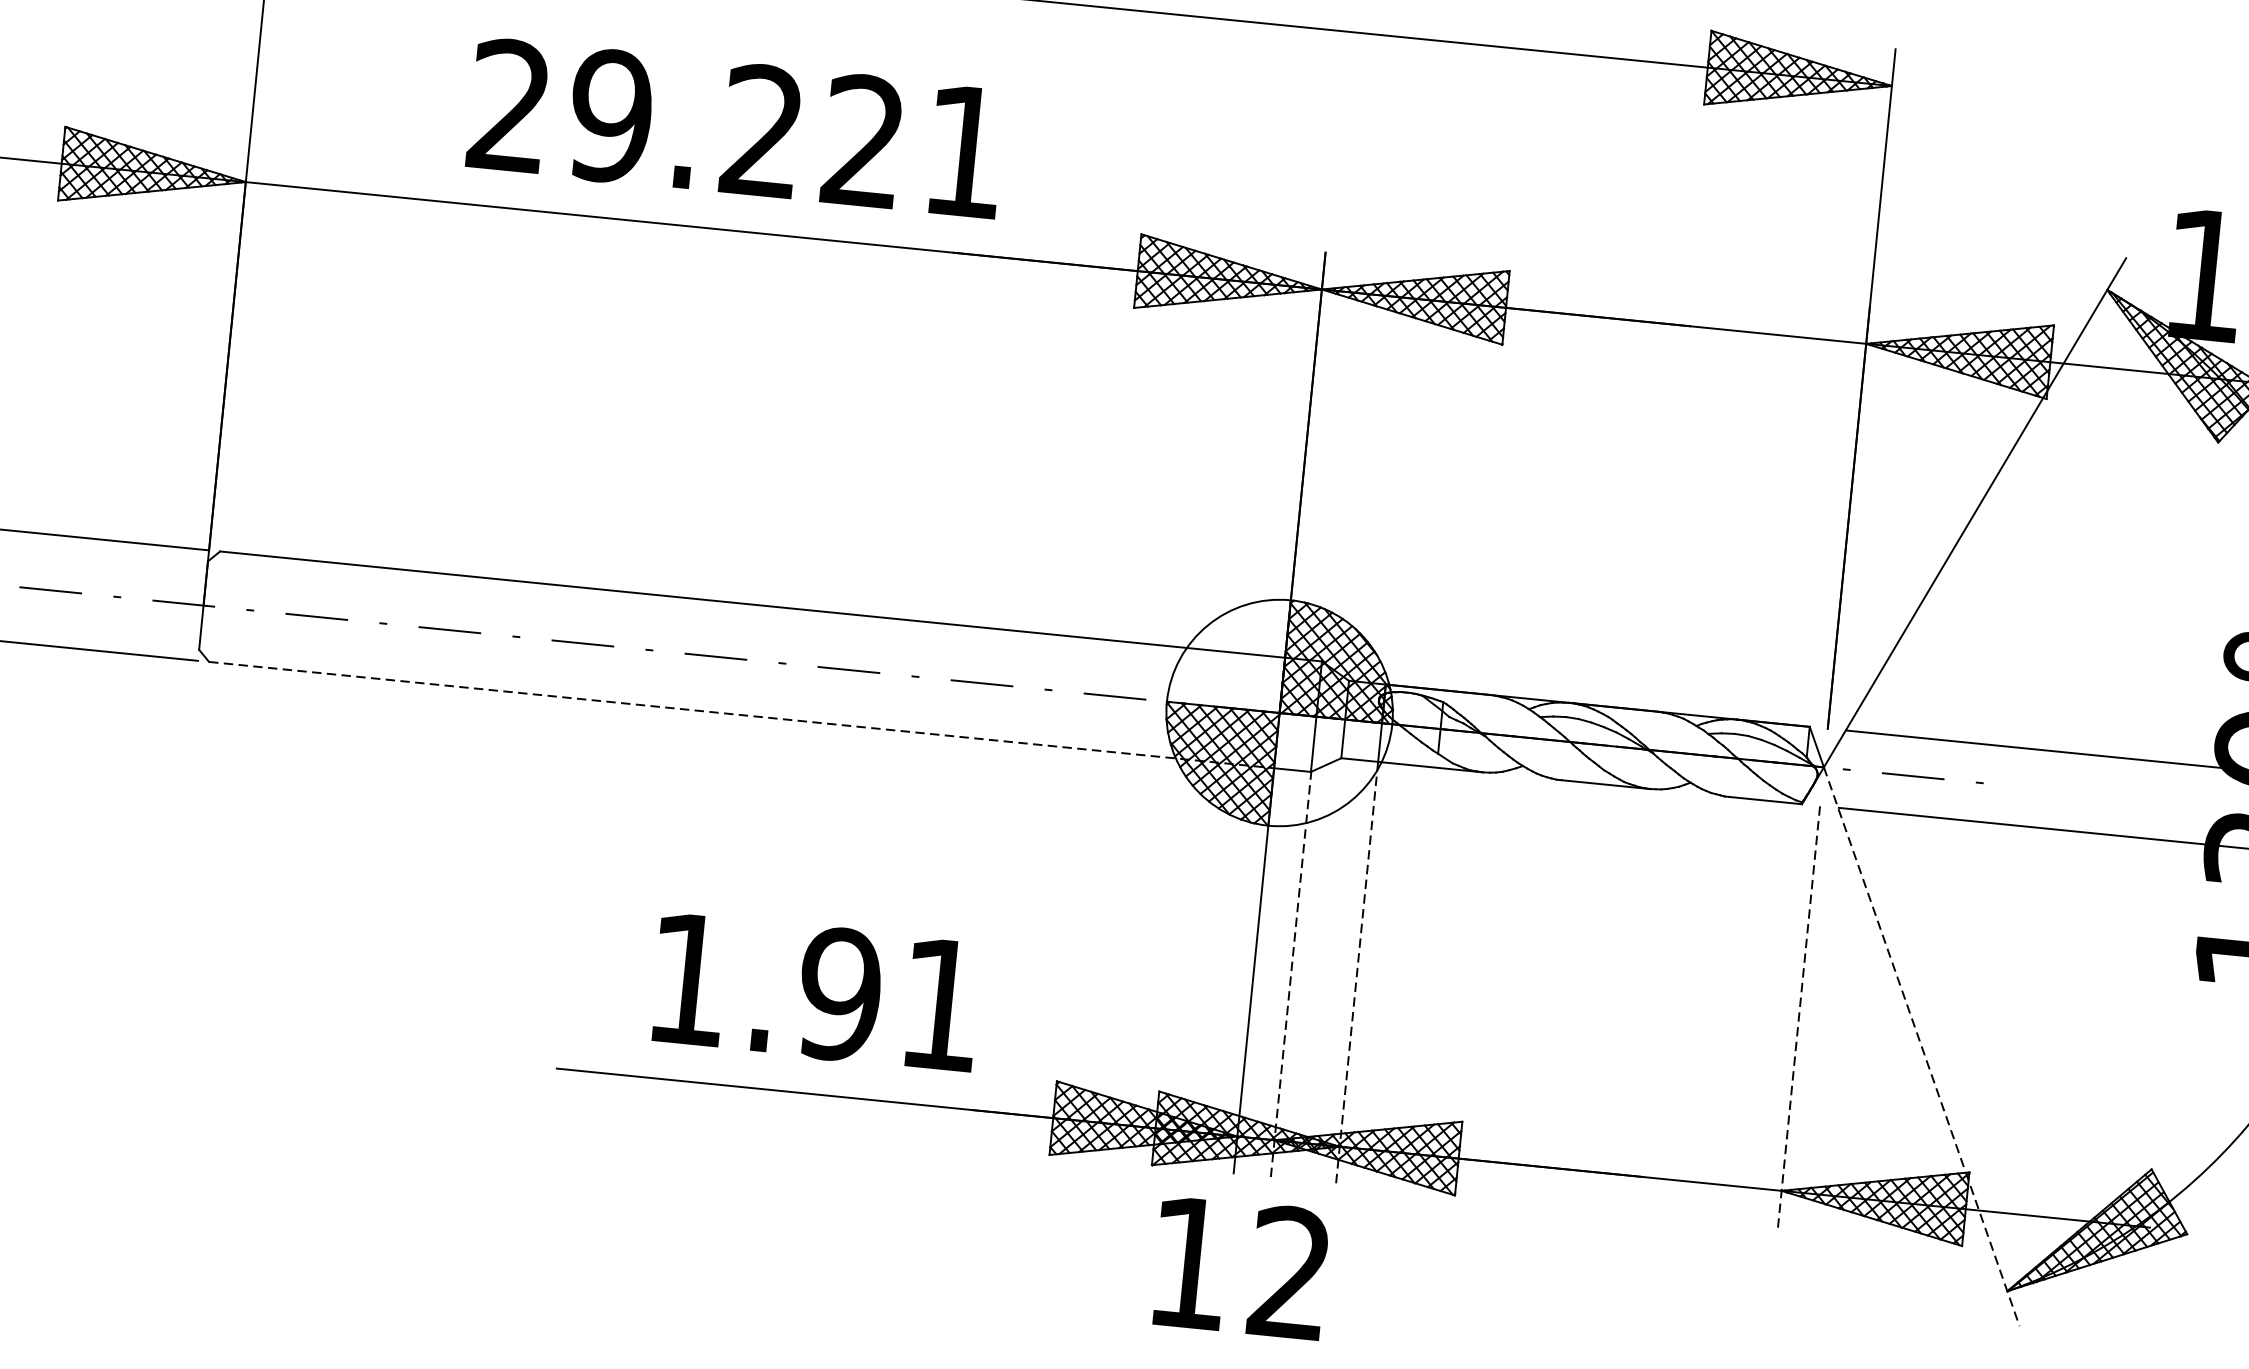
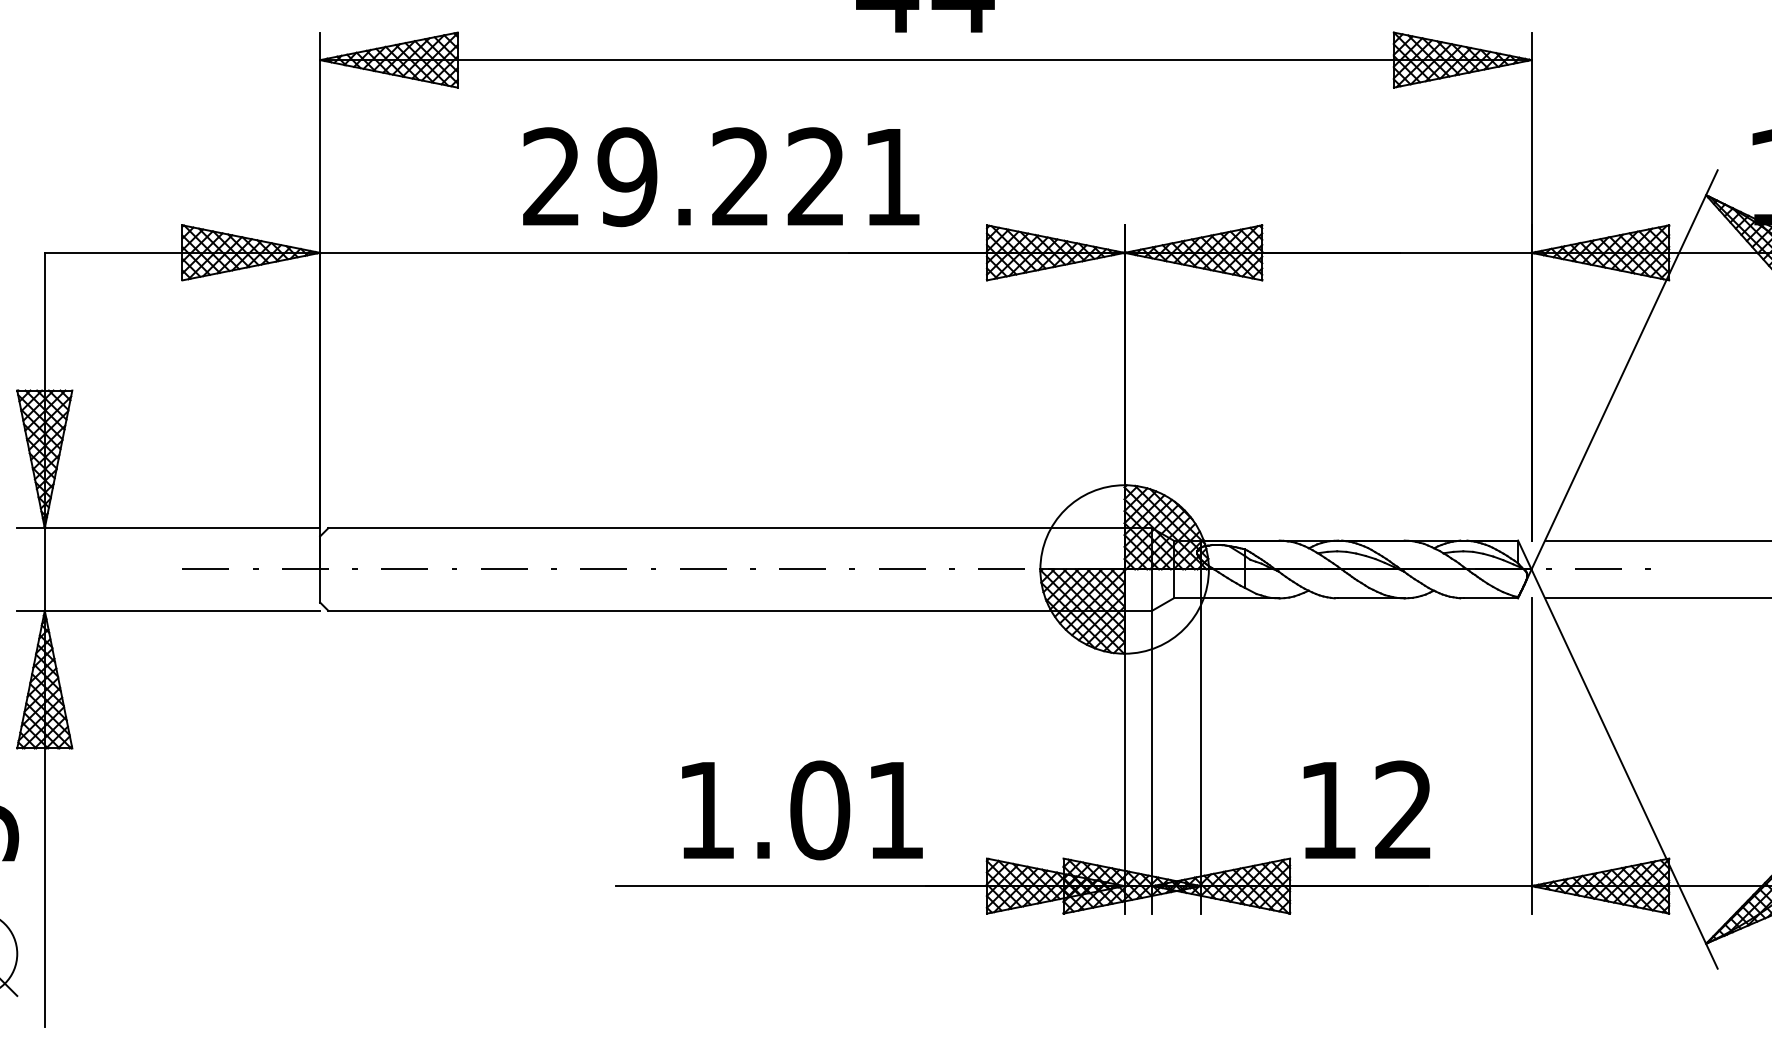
text: (736, 129) -> (721, 177), moved
line: (742, 714) -> (727, 610), dashed -> solid
line: (1291, 973) -> (1152, 761), dashed -> solid
line: (1357, 973) -> (1201, 756), dashed -> solid
text: (840, 994) -> (820, 810), 1.91 -> 1.01
line: (1798, 1017) -> (1531, 756), dashed -> solid
line: (1921, 1047) -> (1624, 769), dashed -> solid
text: (1240, 1267) -> (1366, 809), moved

